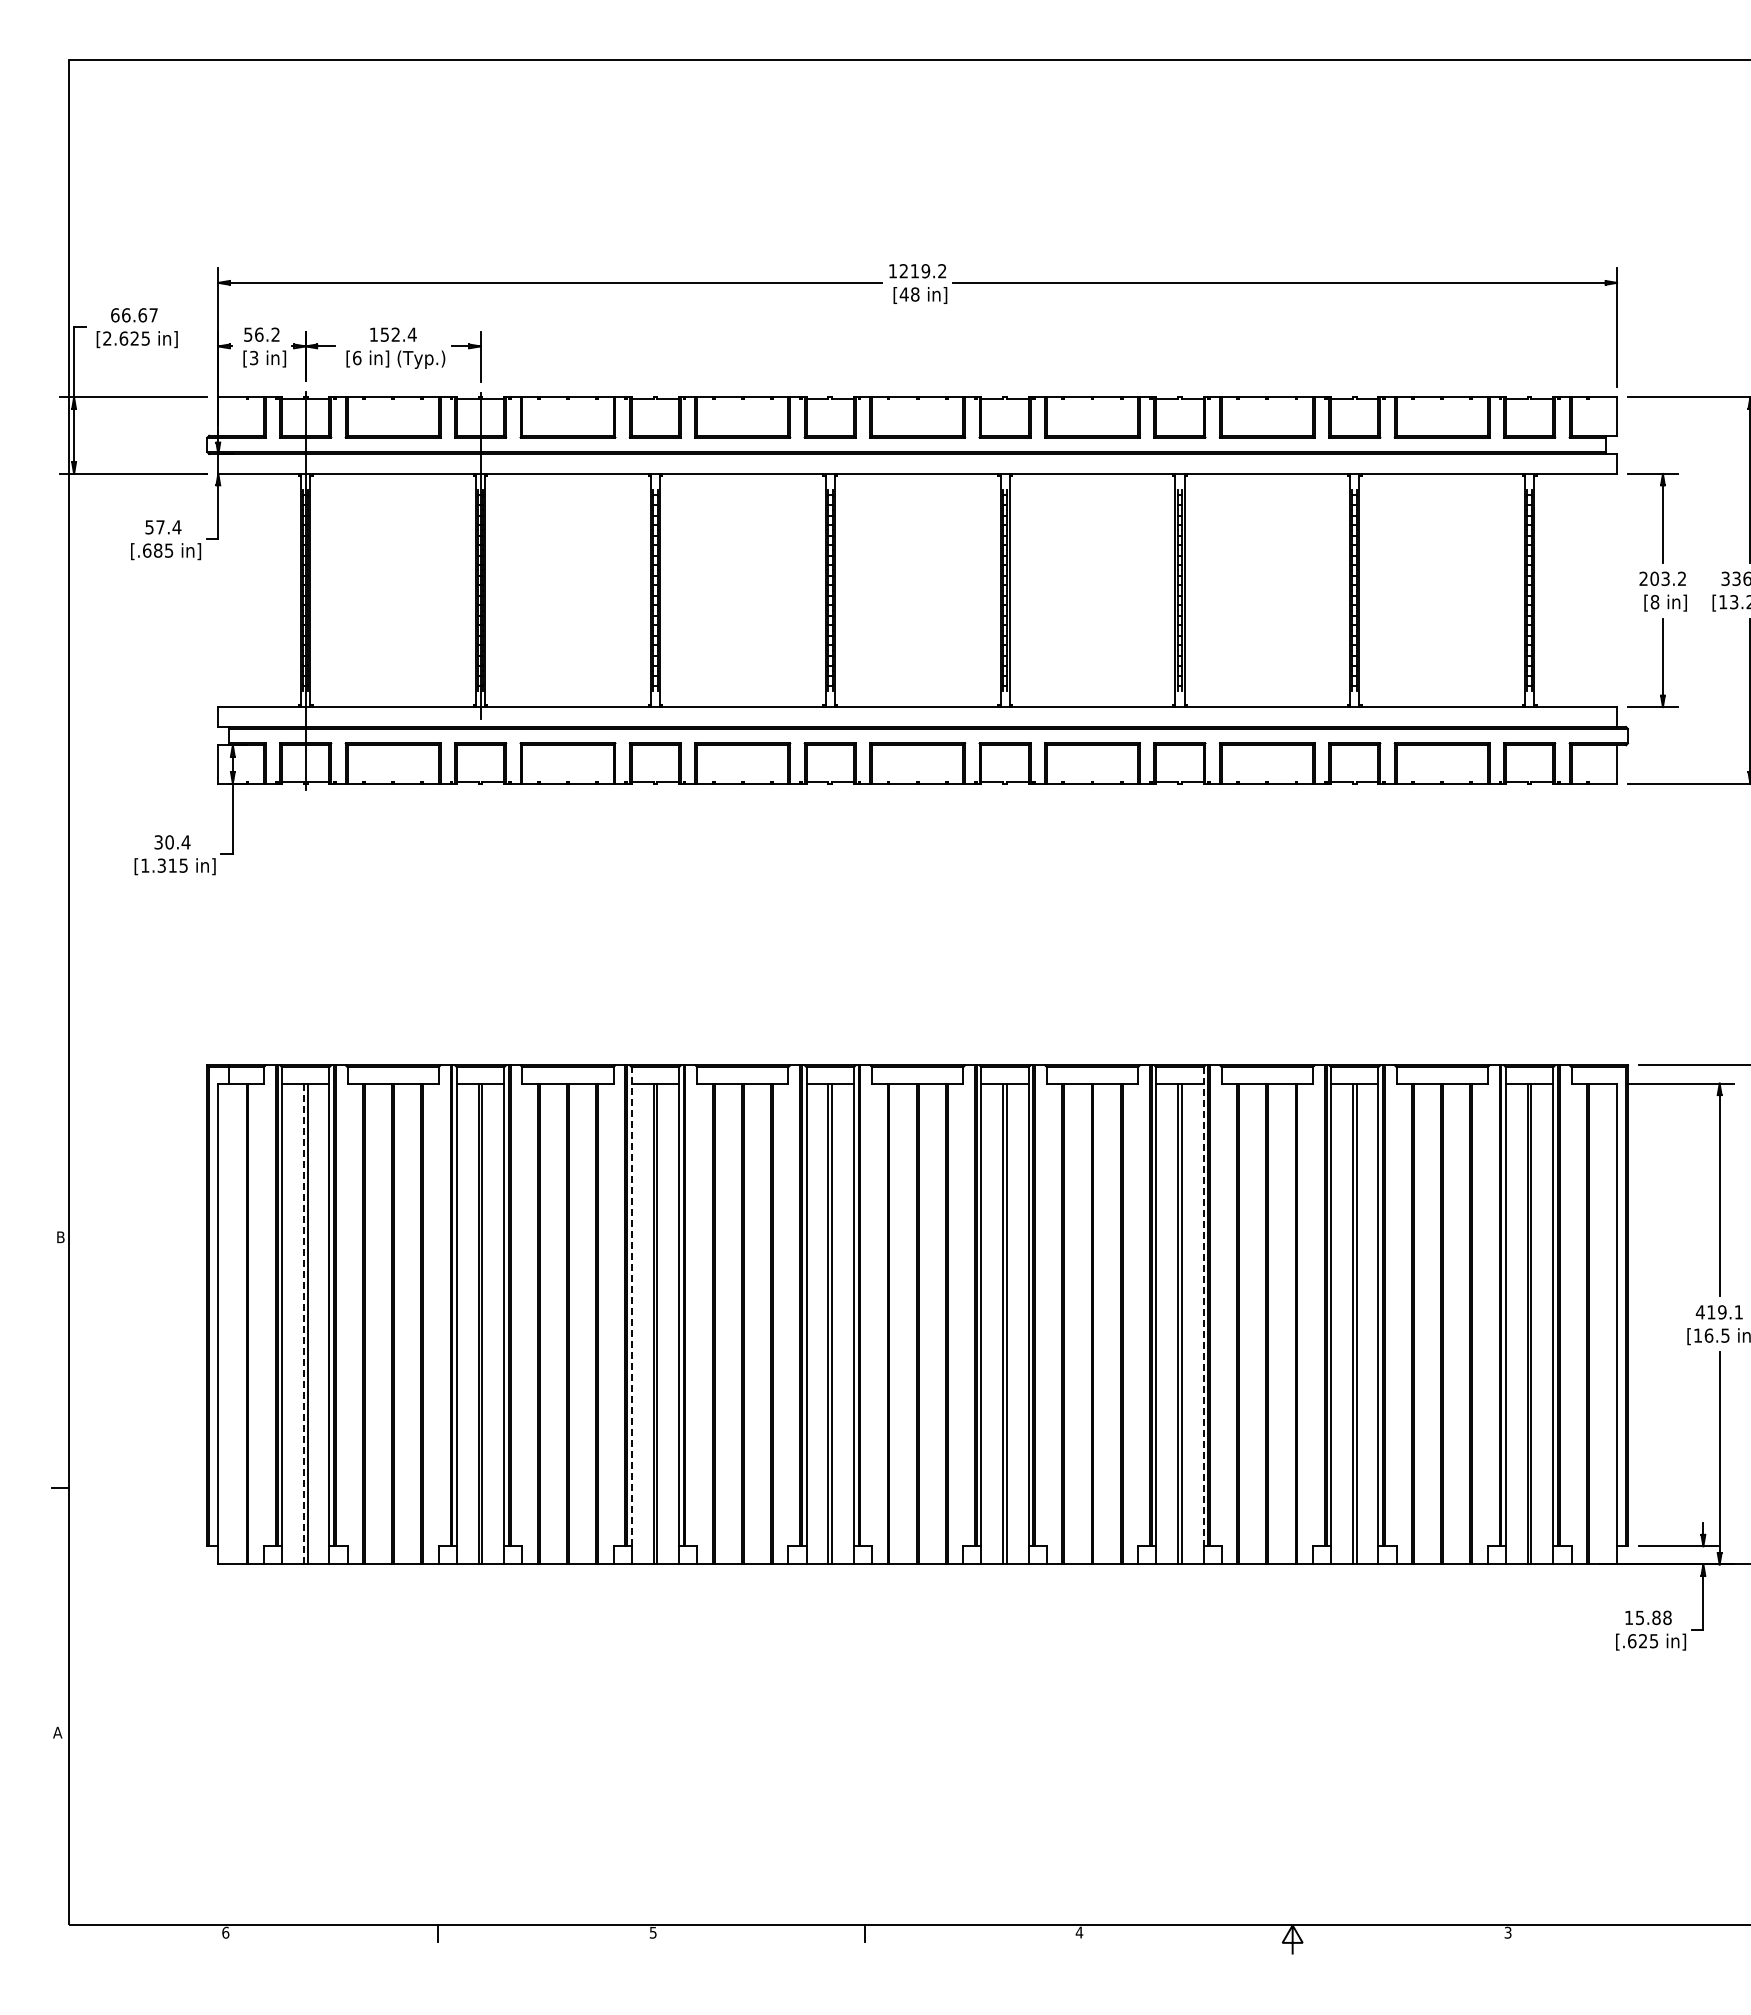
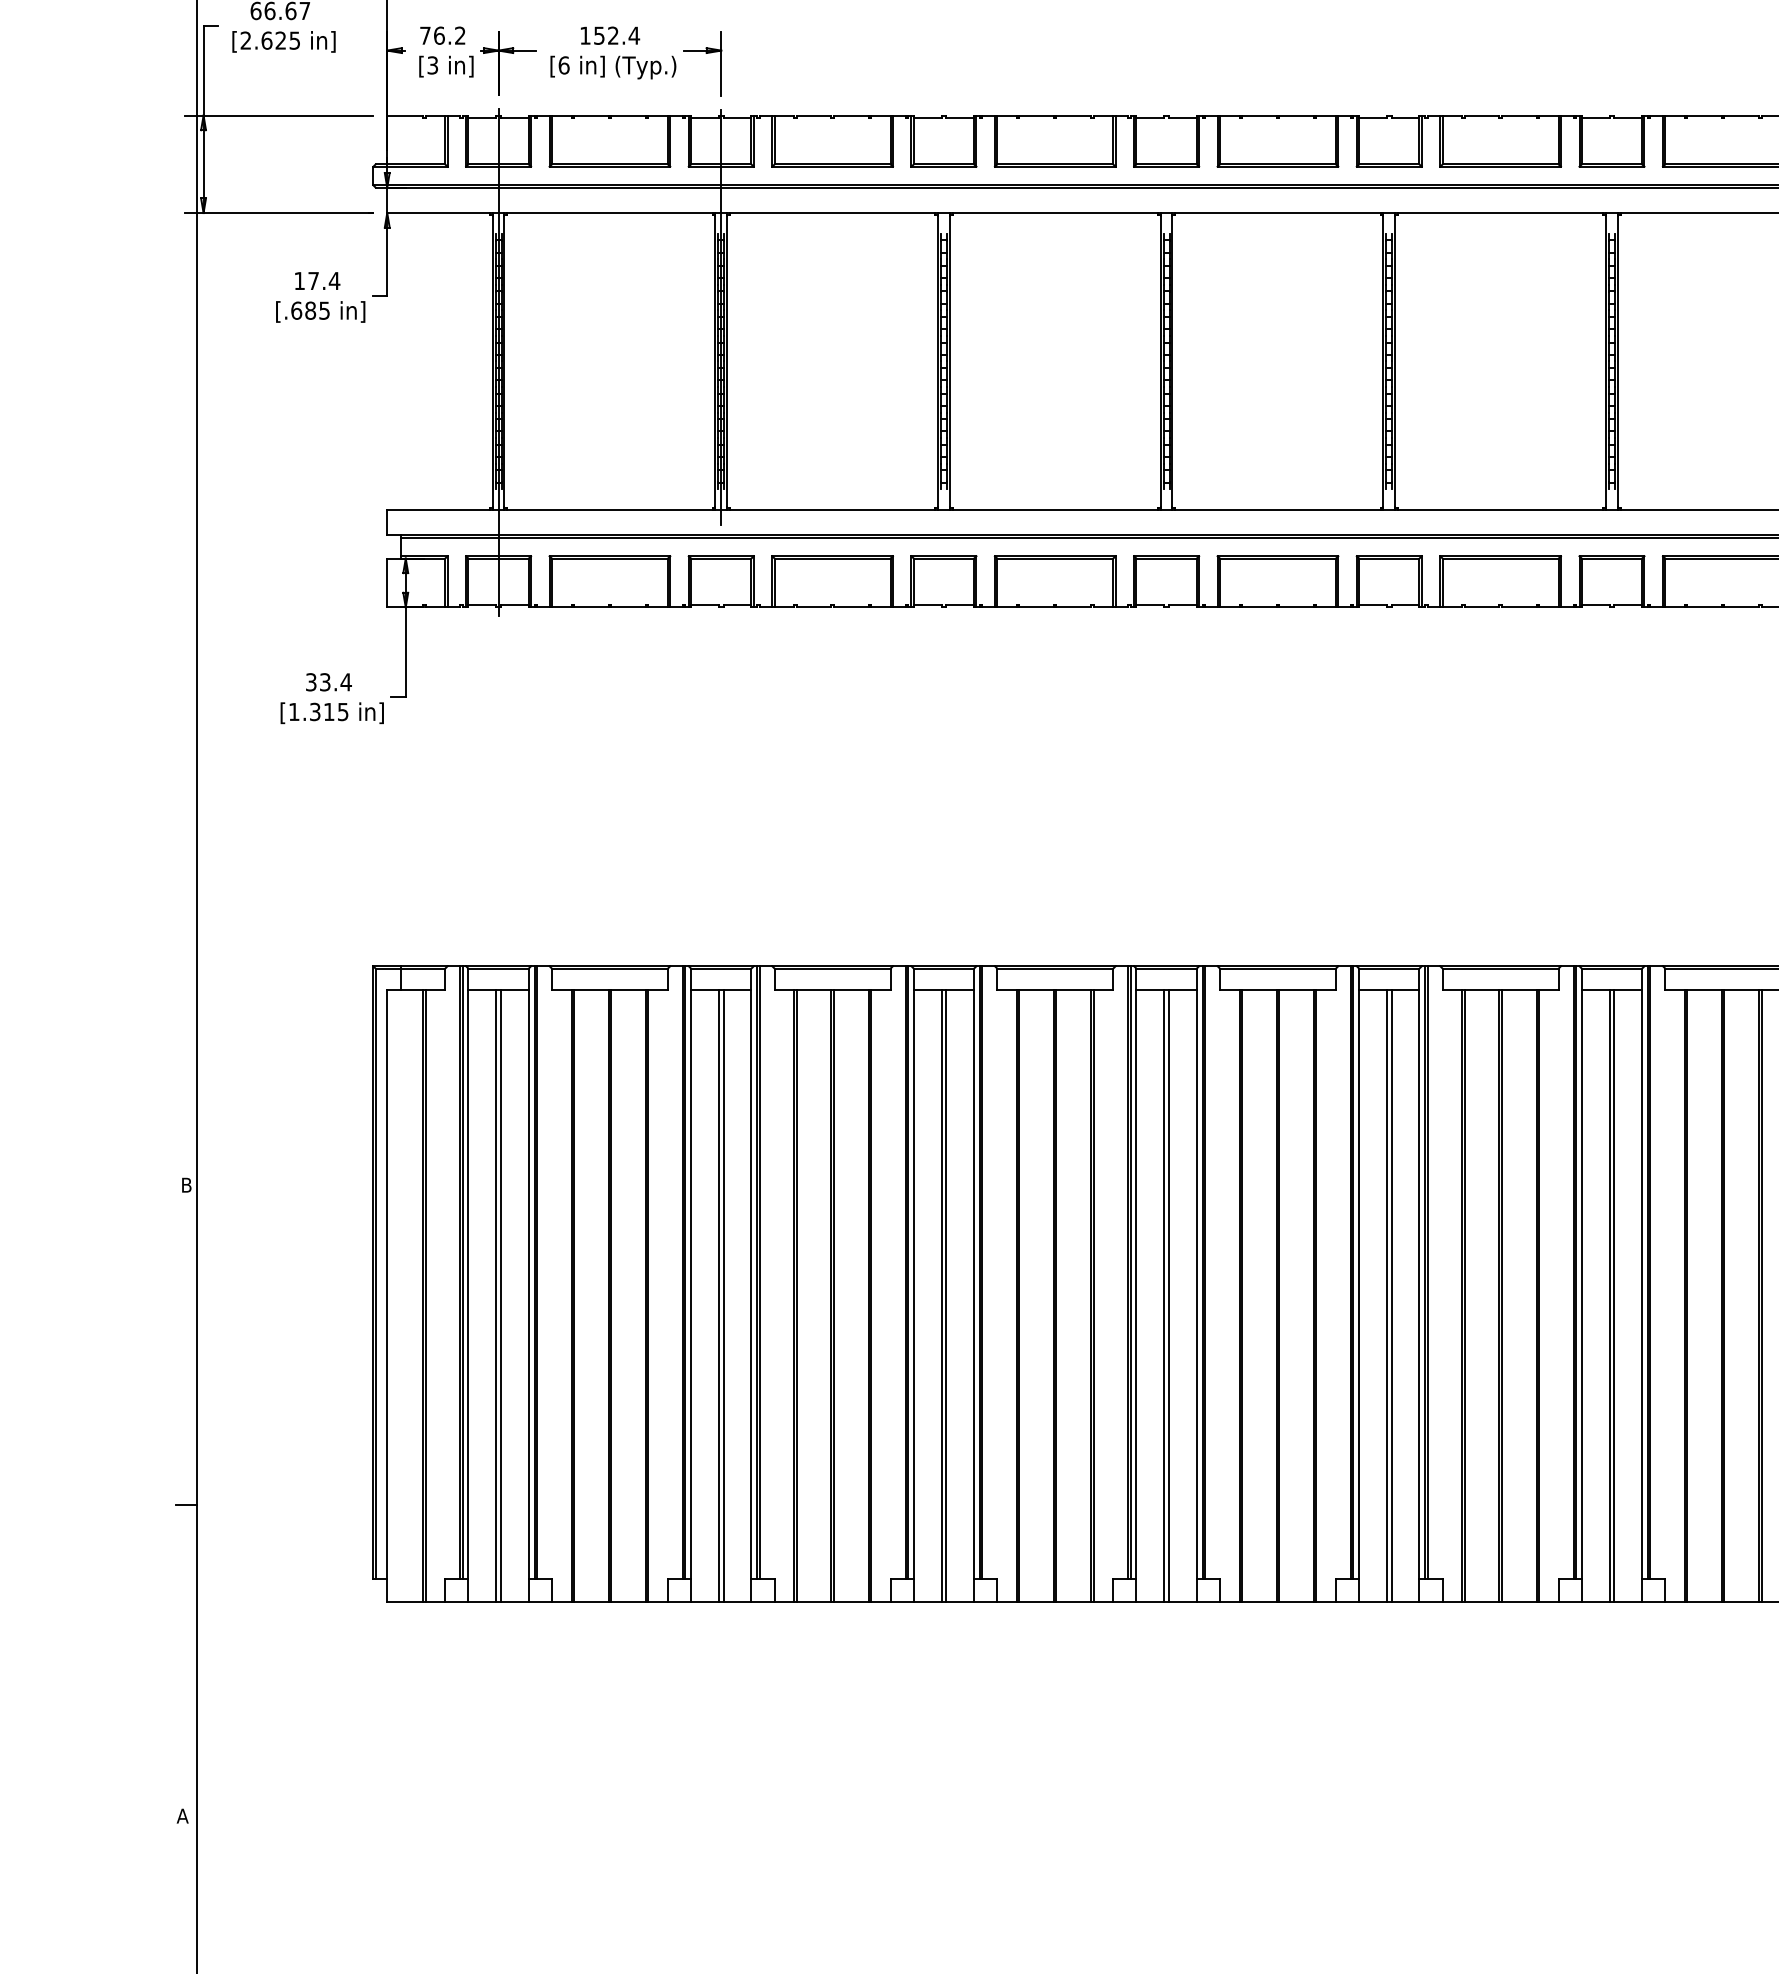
text: (248, 334) -> (425, 35), 56.2 -> 76.2
text: (149, 527) -> (299, 281), 57.4 -> 17.4
text: (169, 842) -> (325, 682), 30.4 -> 33.4
line: (631, 1306) -> (913, 1273), dashed -> solid
line: (1203, 1307) -> (1641, 1274), dashed -> solid
line: (303, 1324) -> (495, 1296), dashed -> solid

